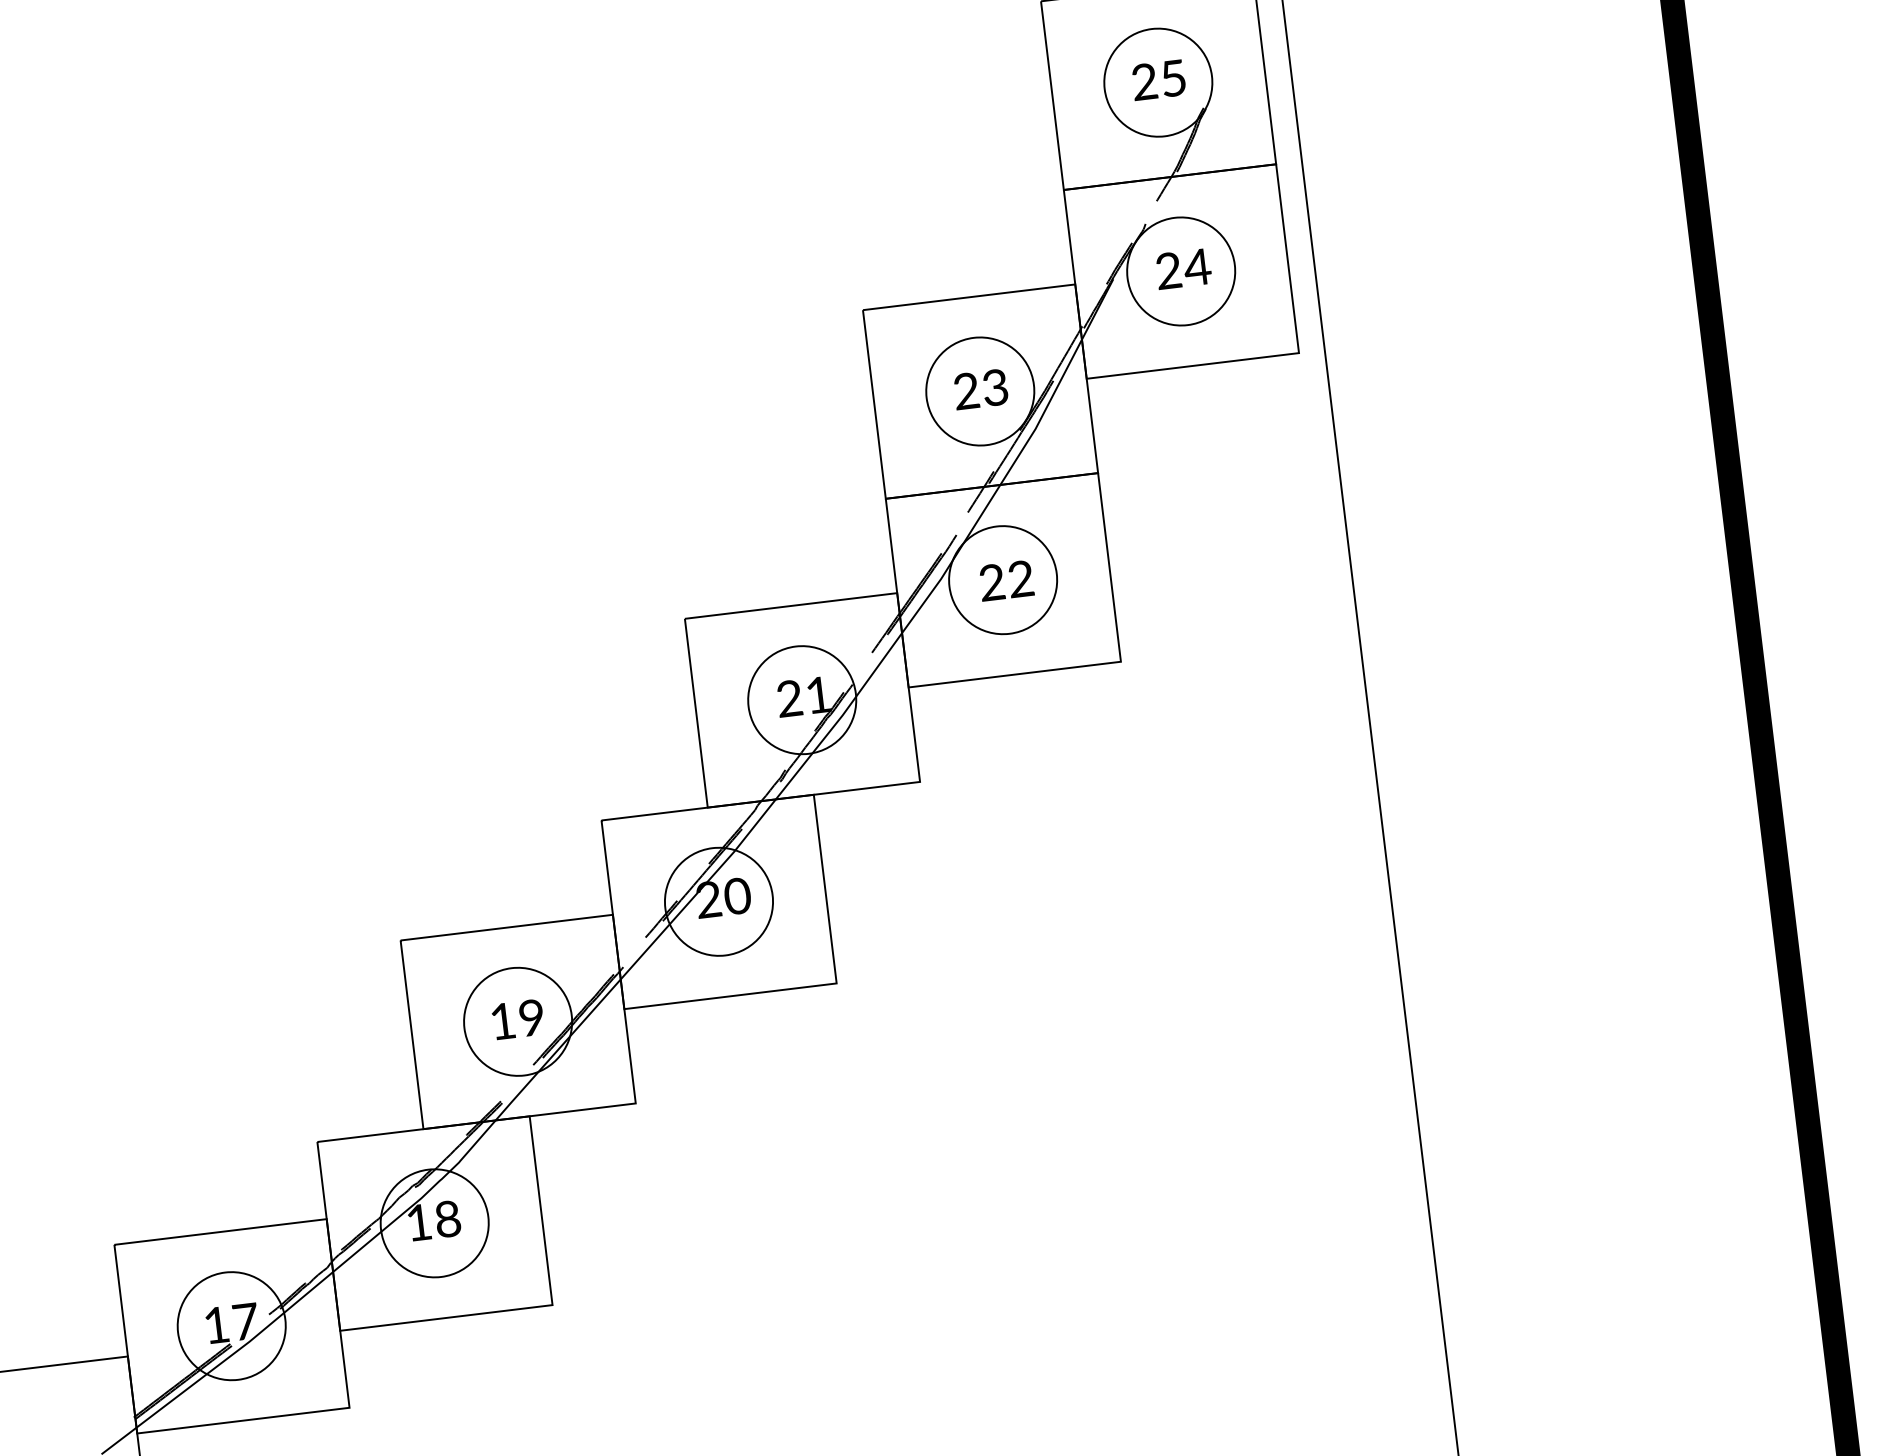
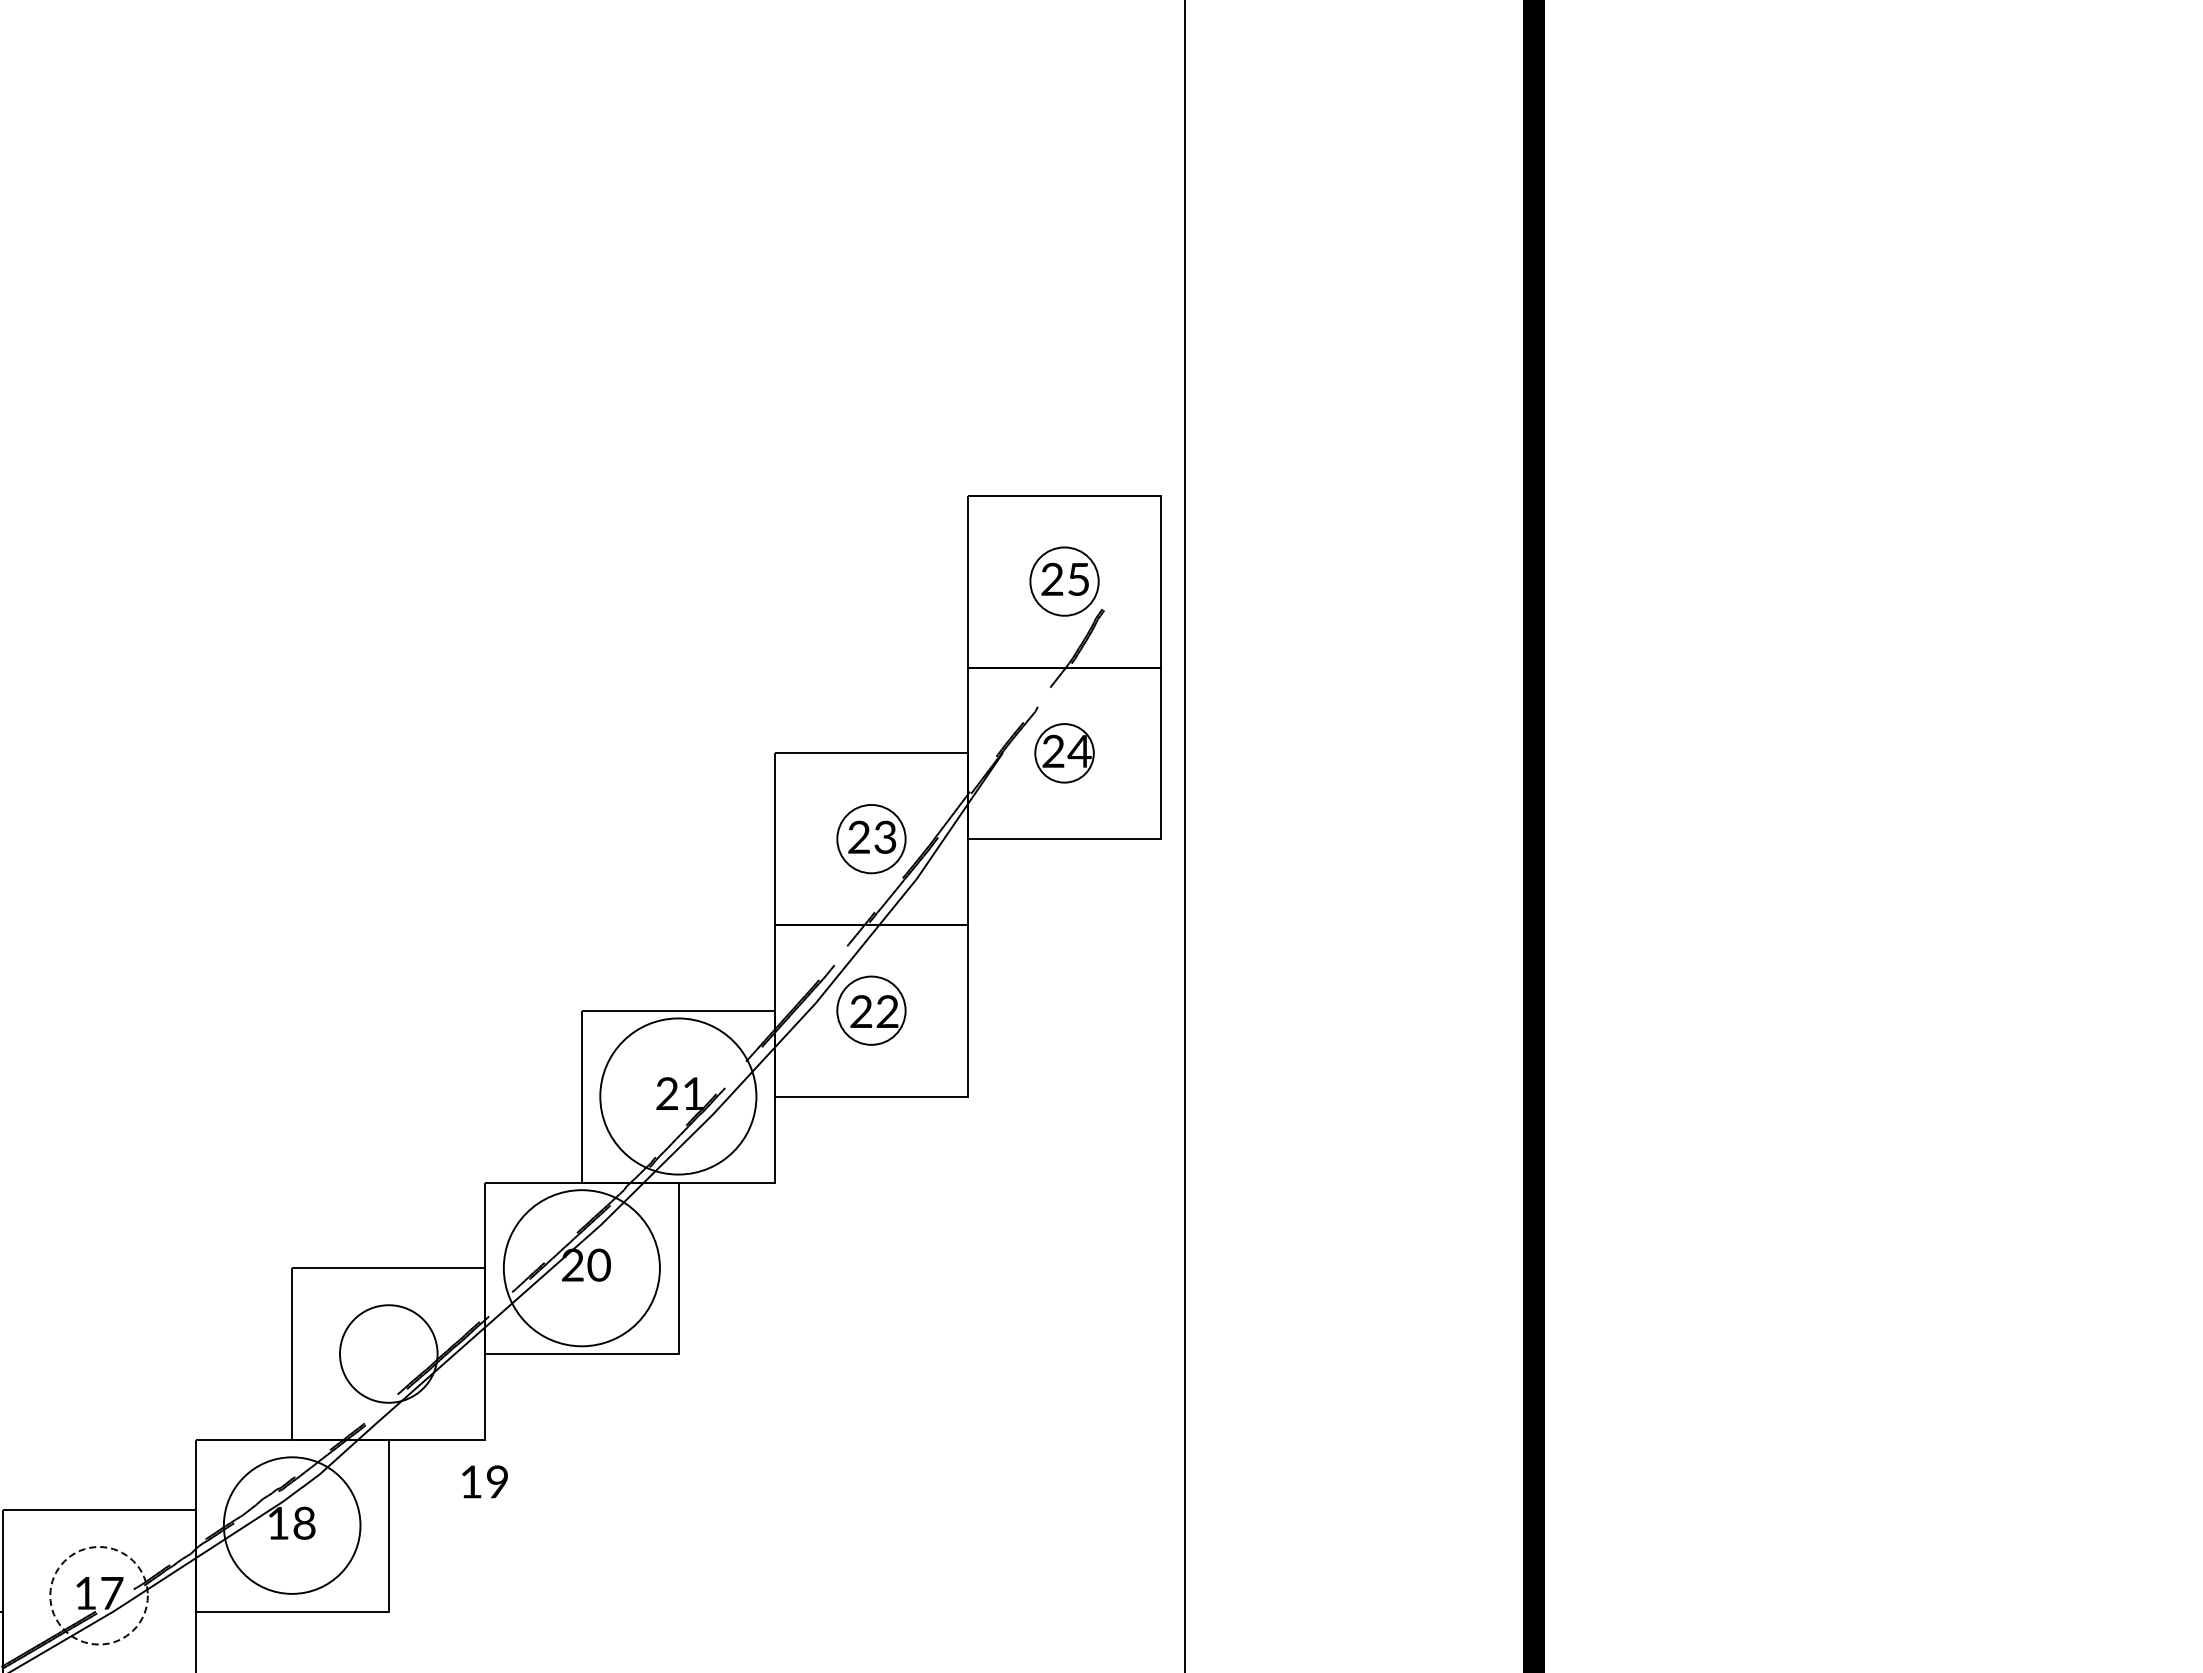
circle: (1158, 82) -> (1064, 581), size x0.7
circle: (1181, 271) -> (1064, 753), size x0.6
circle: (980, 390) -> (871, 838), size x0.7
circle: (1003, 579) -> (871, 1010), size x0.7
circle: (802, 700) -> (678, 1096), size x1.6
circle: (718, 902) -> (581, 1268), size x1.6
text: (517, 1019) -> (484, 1481), moved
circle: (433, 1223) -> (291, 1525), size x1.4
circle: (231, 1325) -> (98, 1595), solid -> dashed

